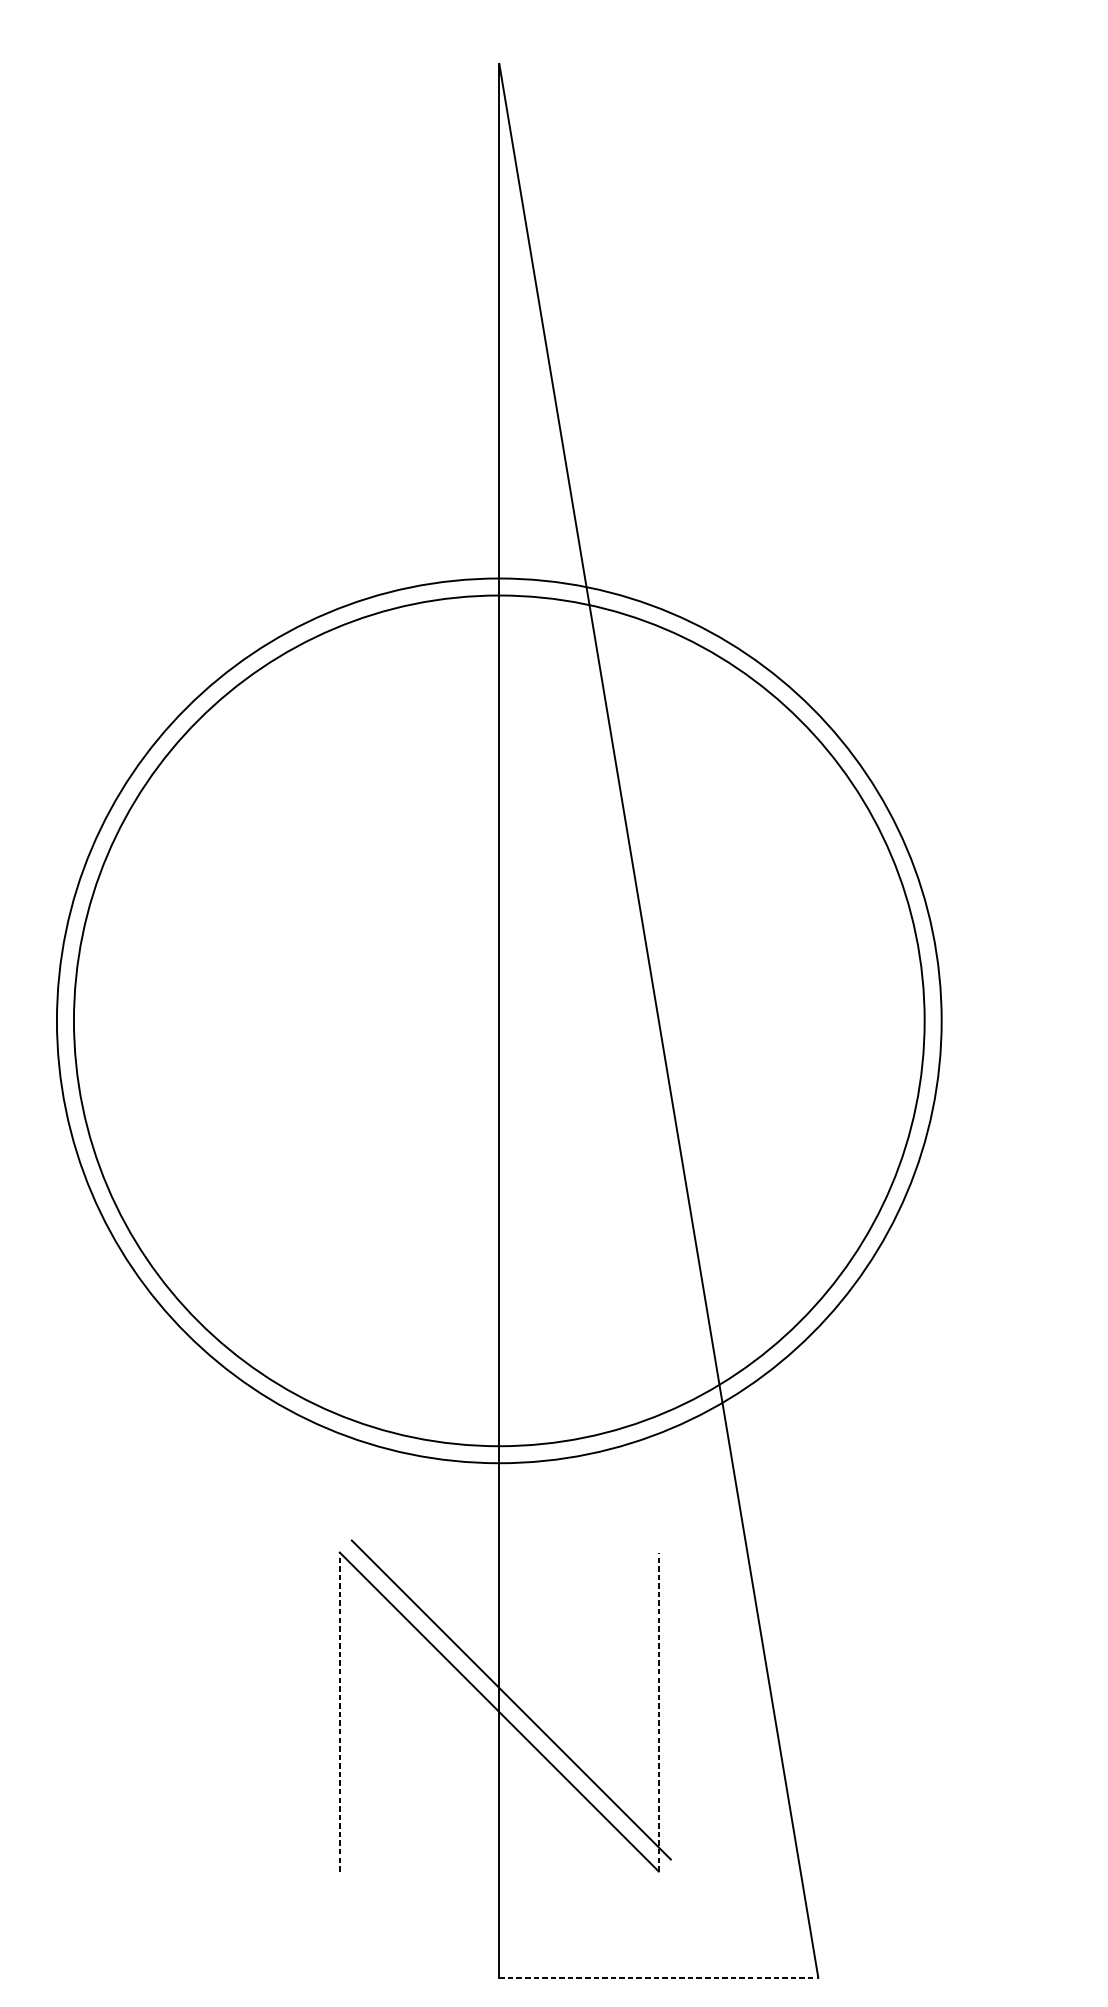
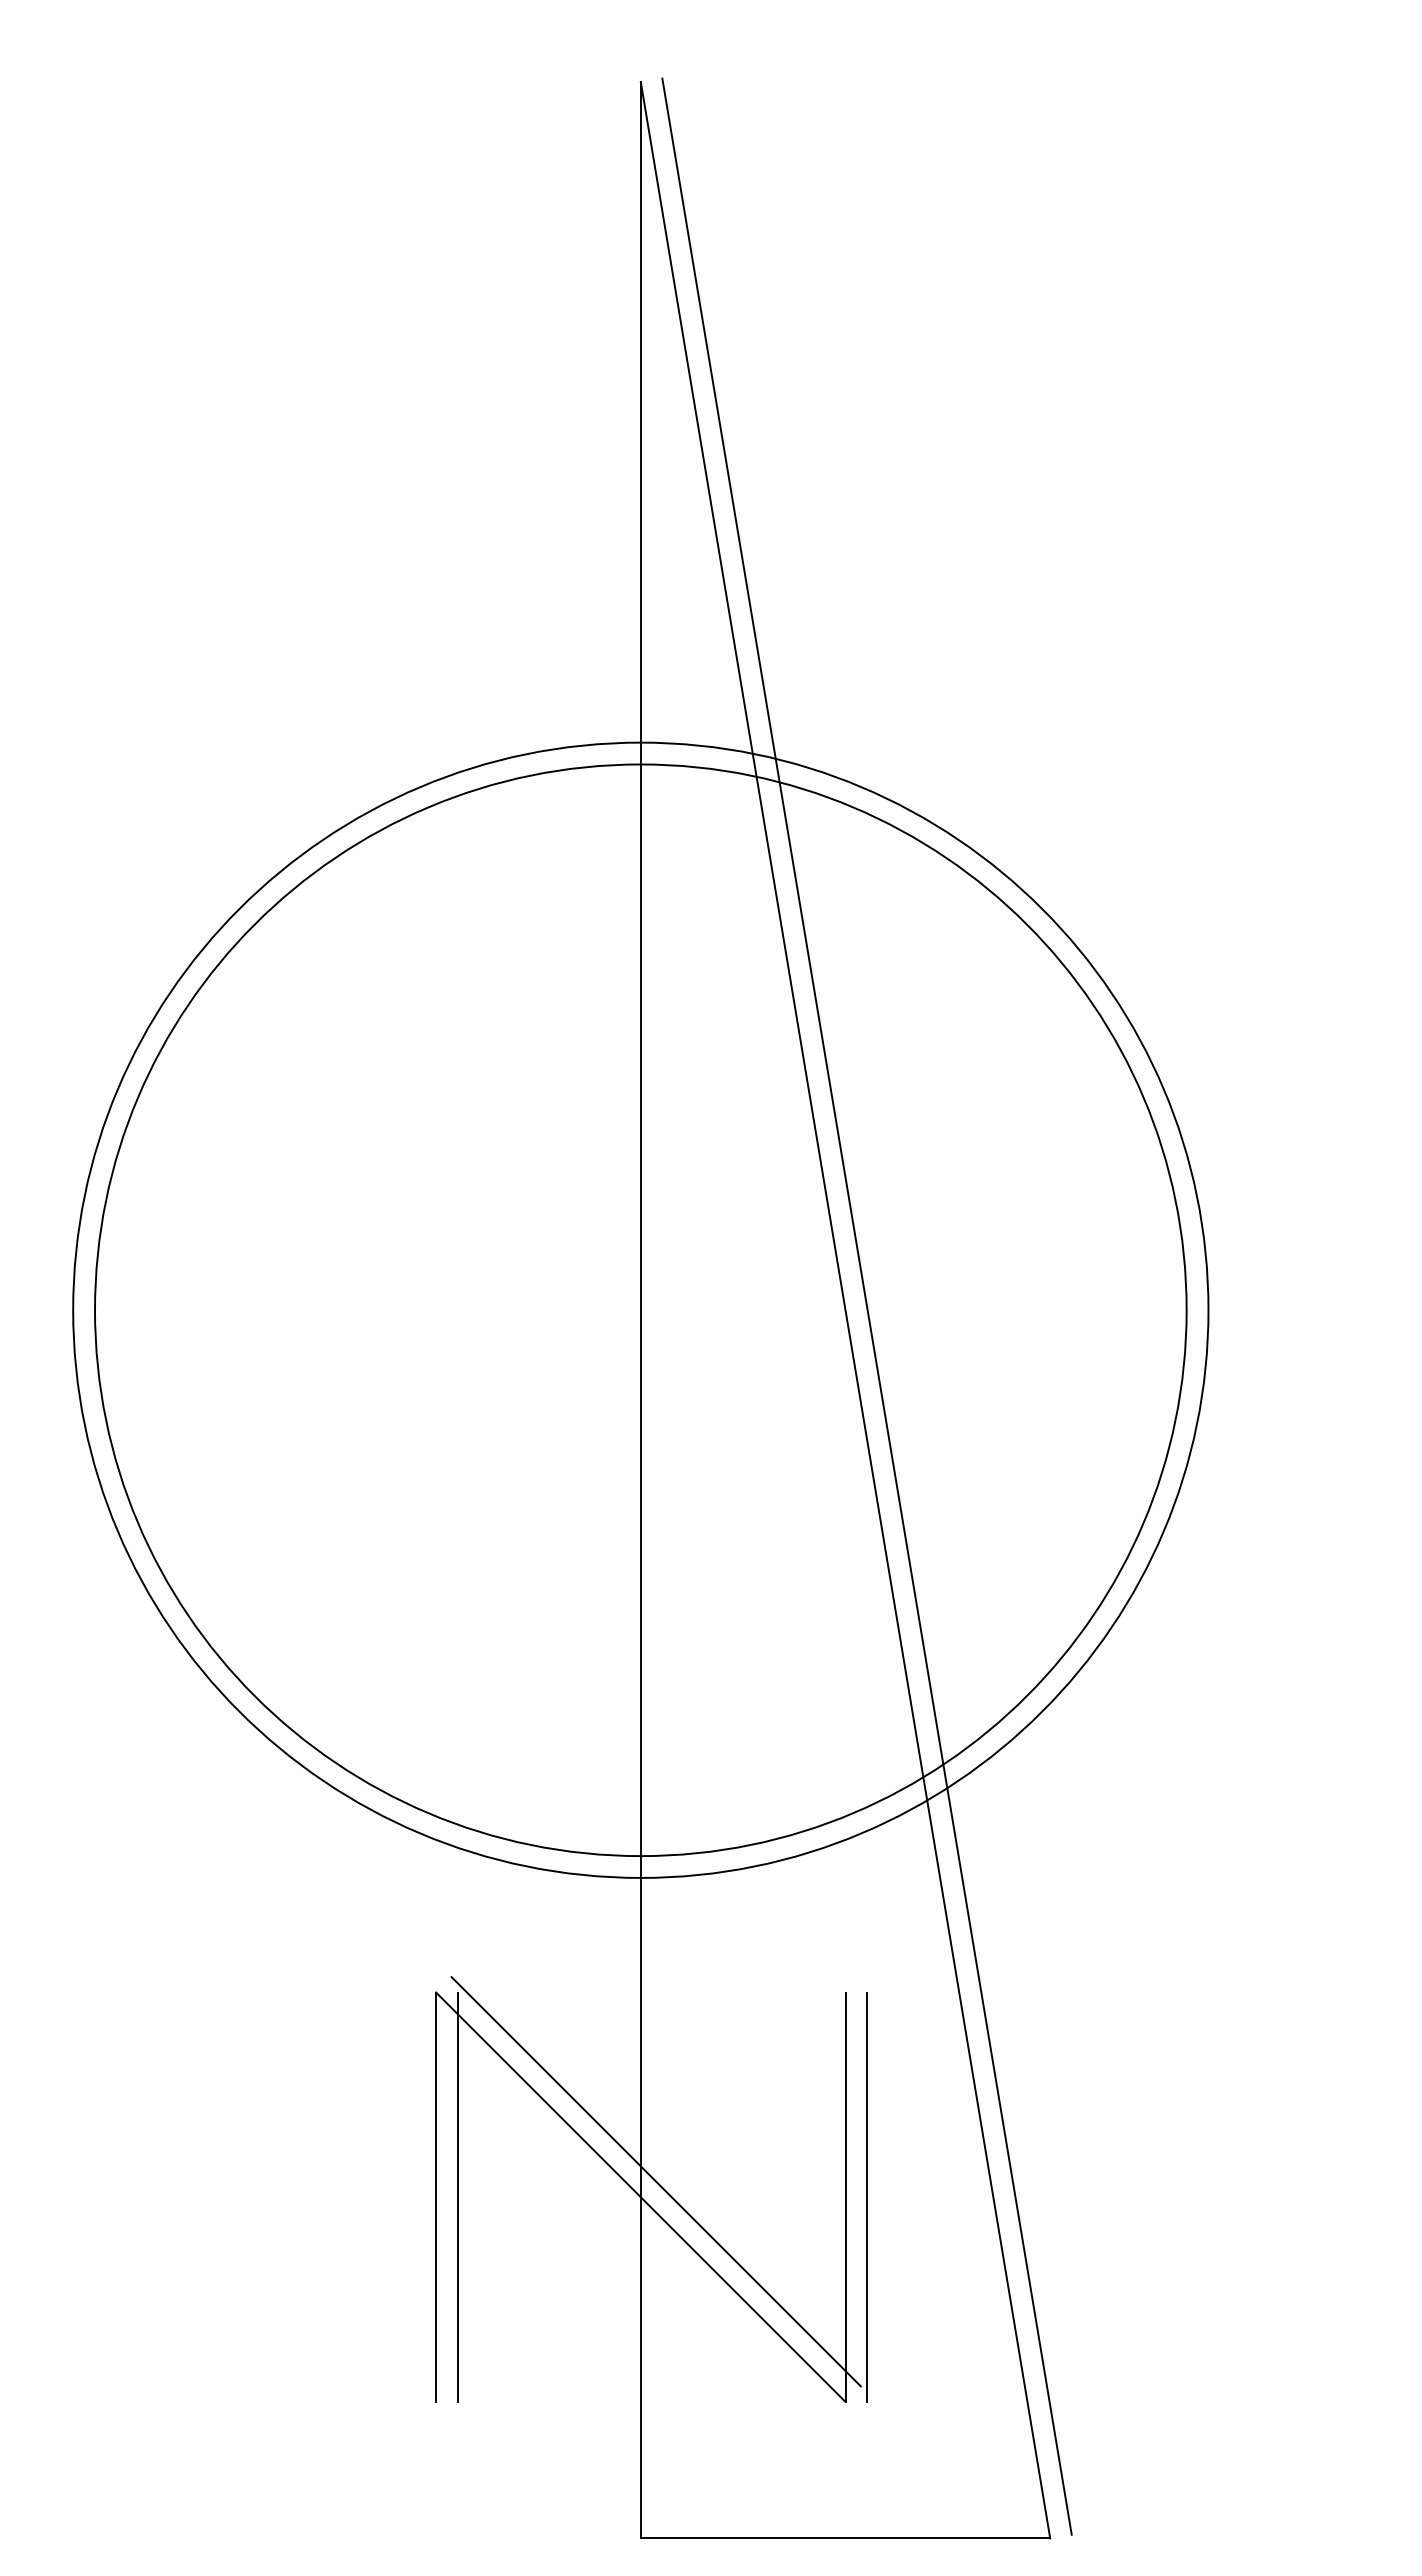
line: (675, 1017) -> (866, 1306), added
line: (356, 1711) -> (457, 2196), added
line: (675, 1711) -> (867, 2196), added
line: (340, 1712) -> (436, 2197), dashed -> solid
line: (658, 1712) -> (845, 2197), dashed -> solid
line: (658, 1978) -> (845, 2538), dashed -> solid

